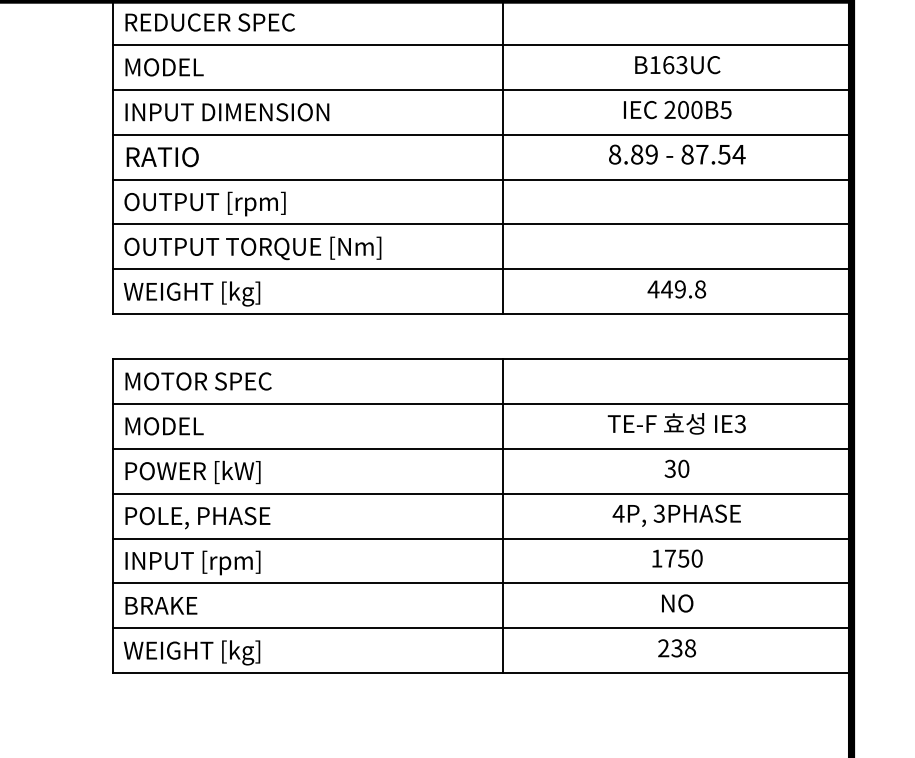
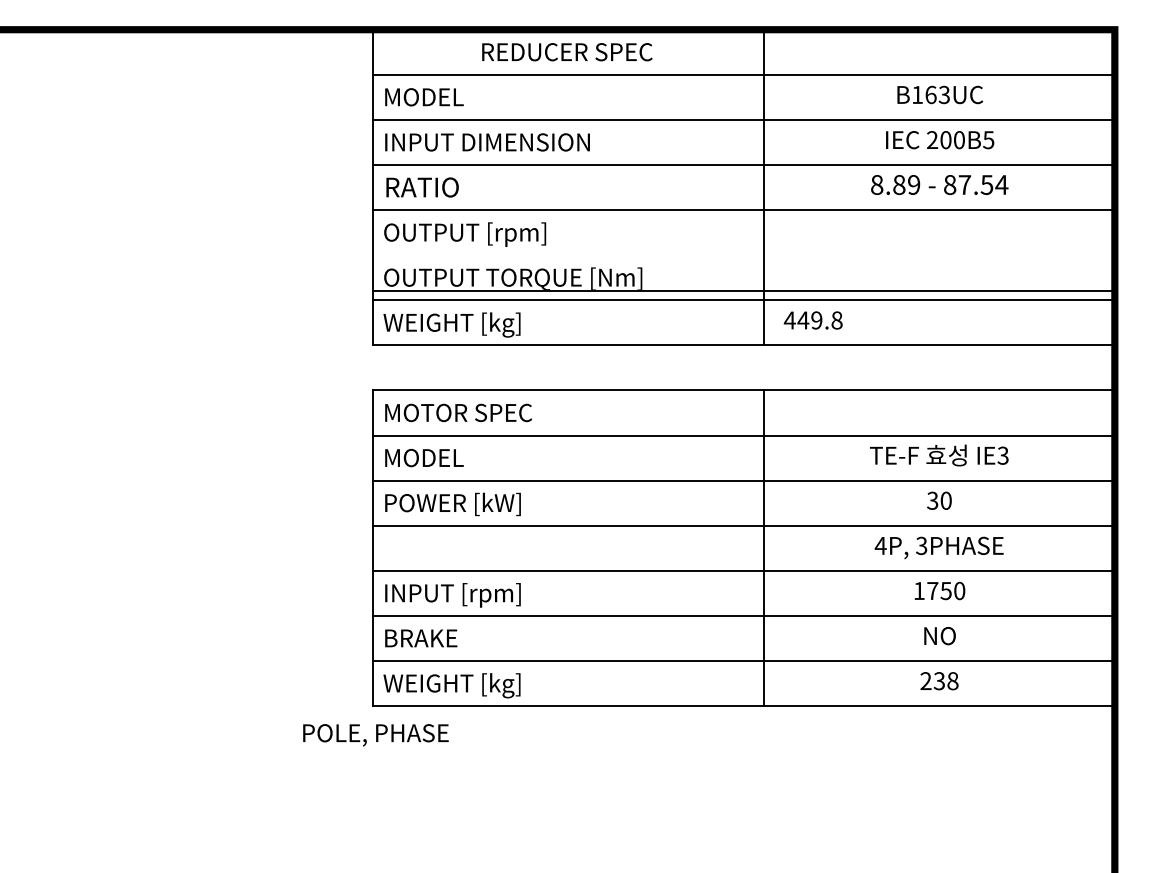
text: (210, 22) -> (567, 52), moved
line: (482, 224) -> (743, 291), moved
text: (676, 289) -> (812, 320), moved
text: (197, 518) -> (375, 735), moved

